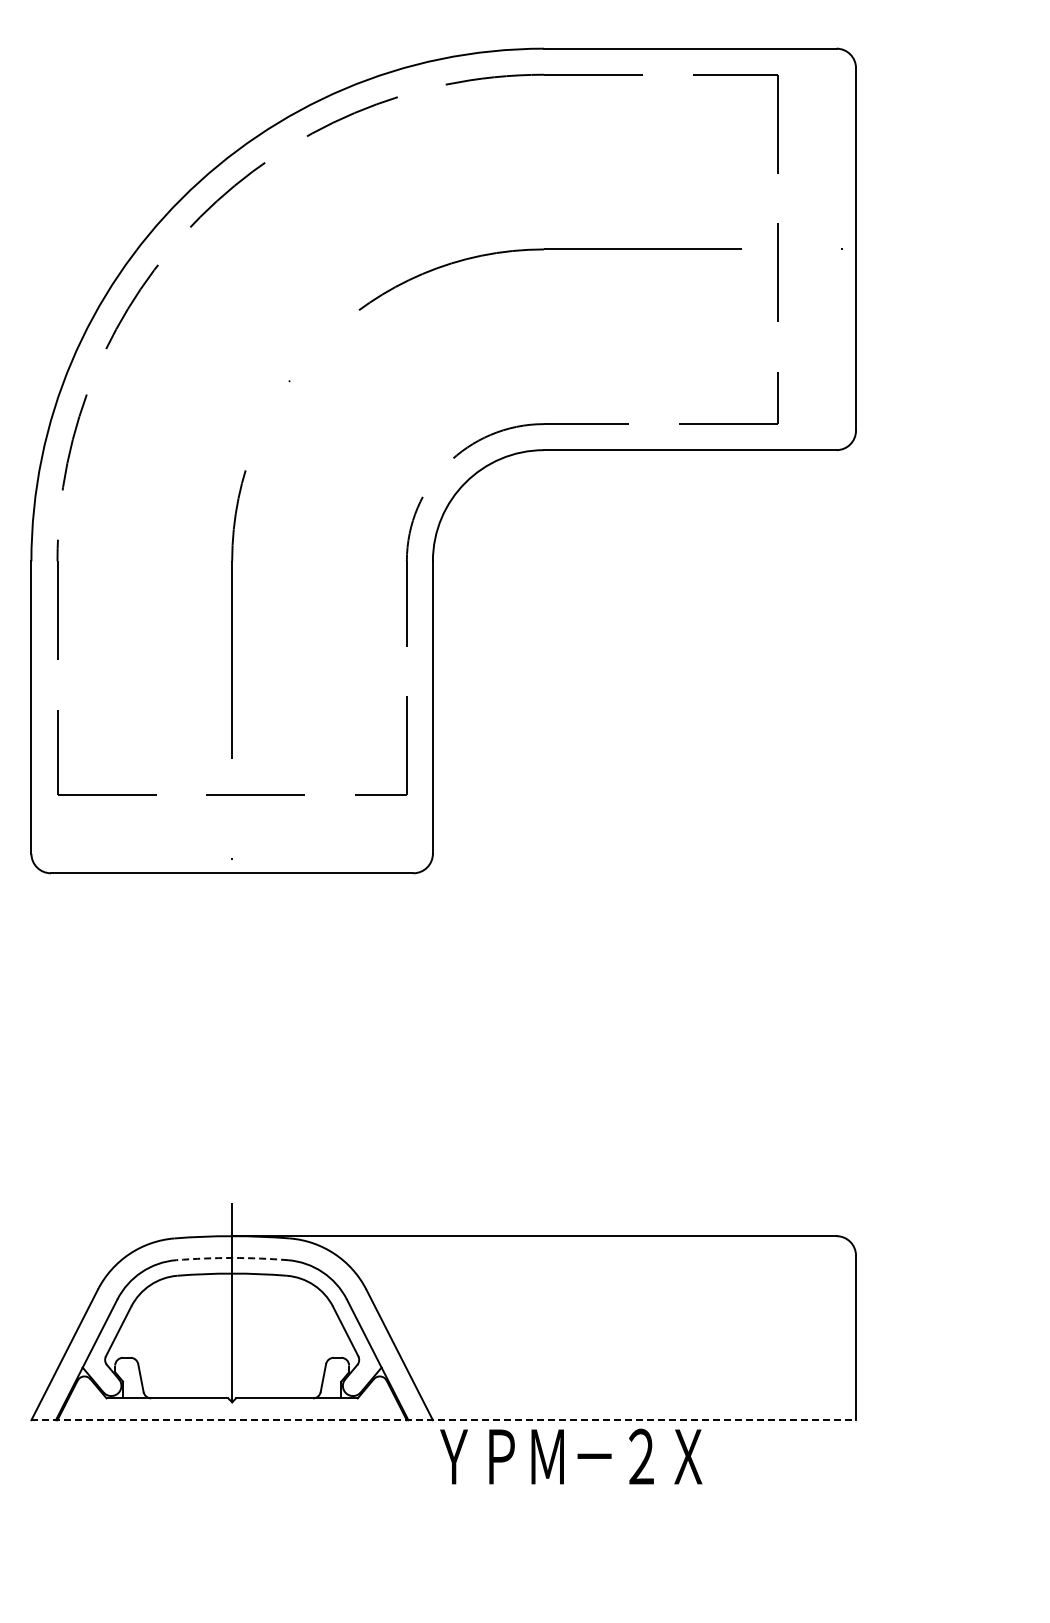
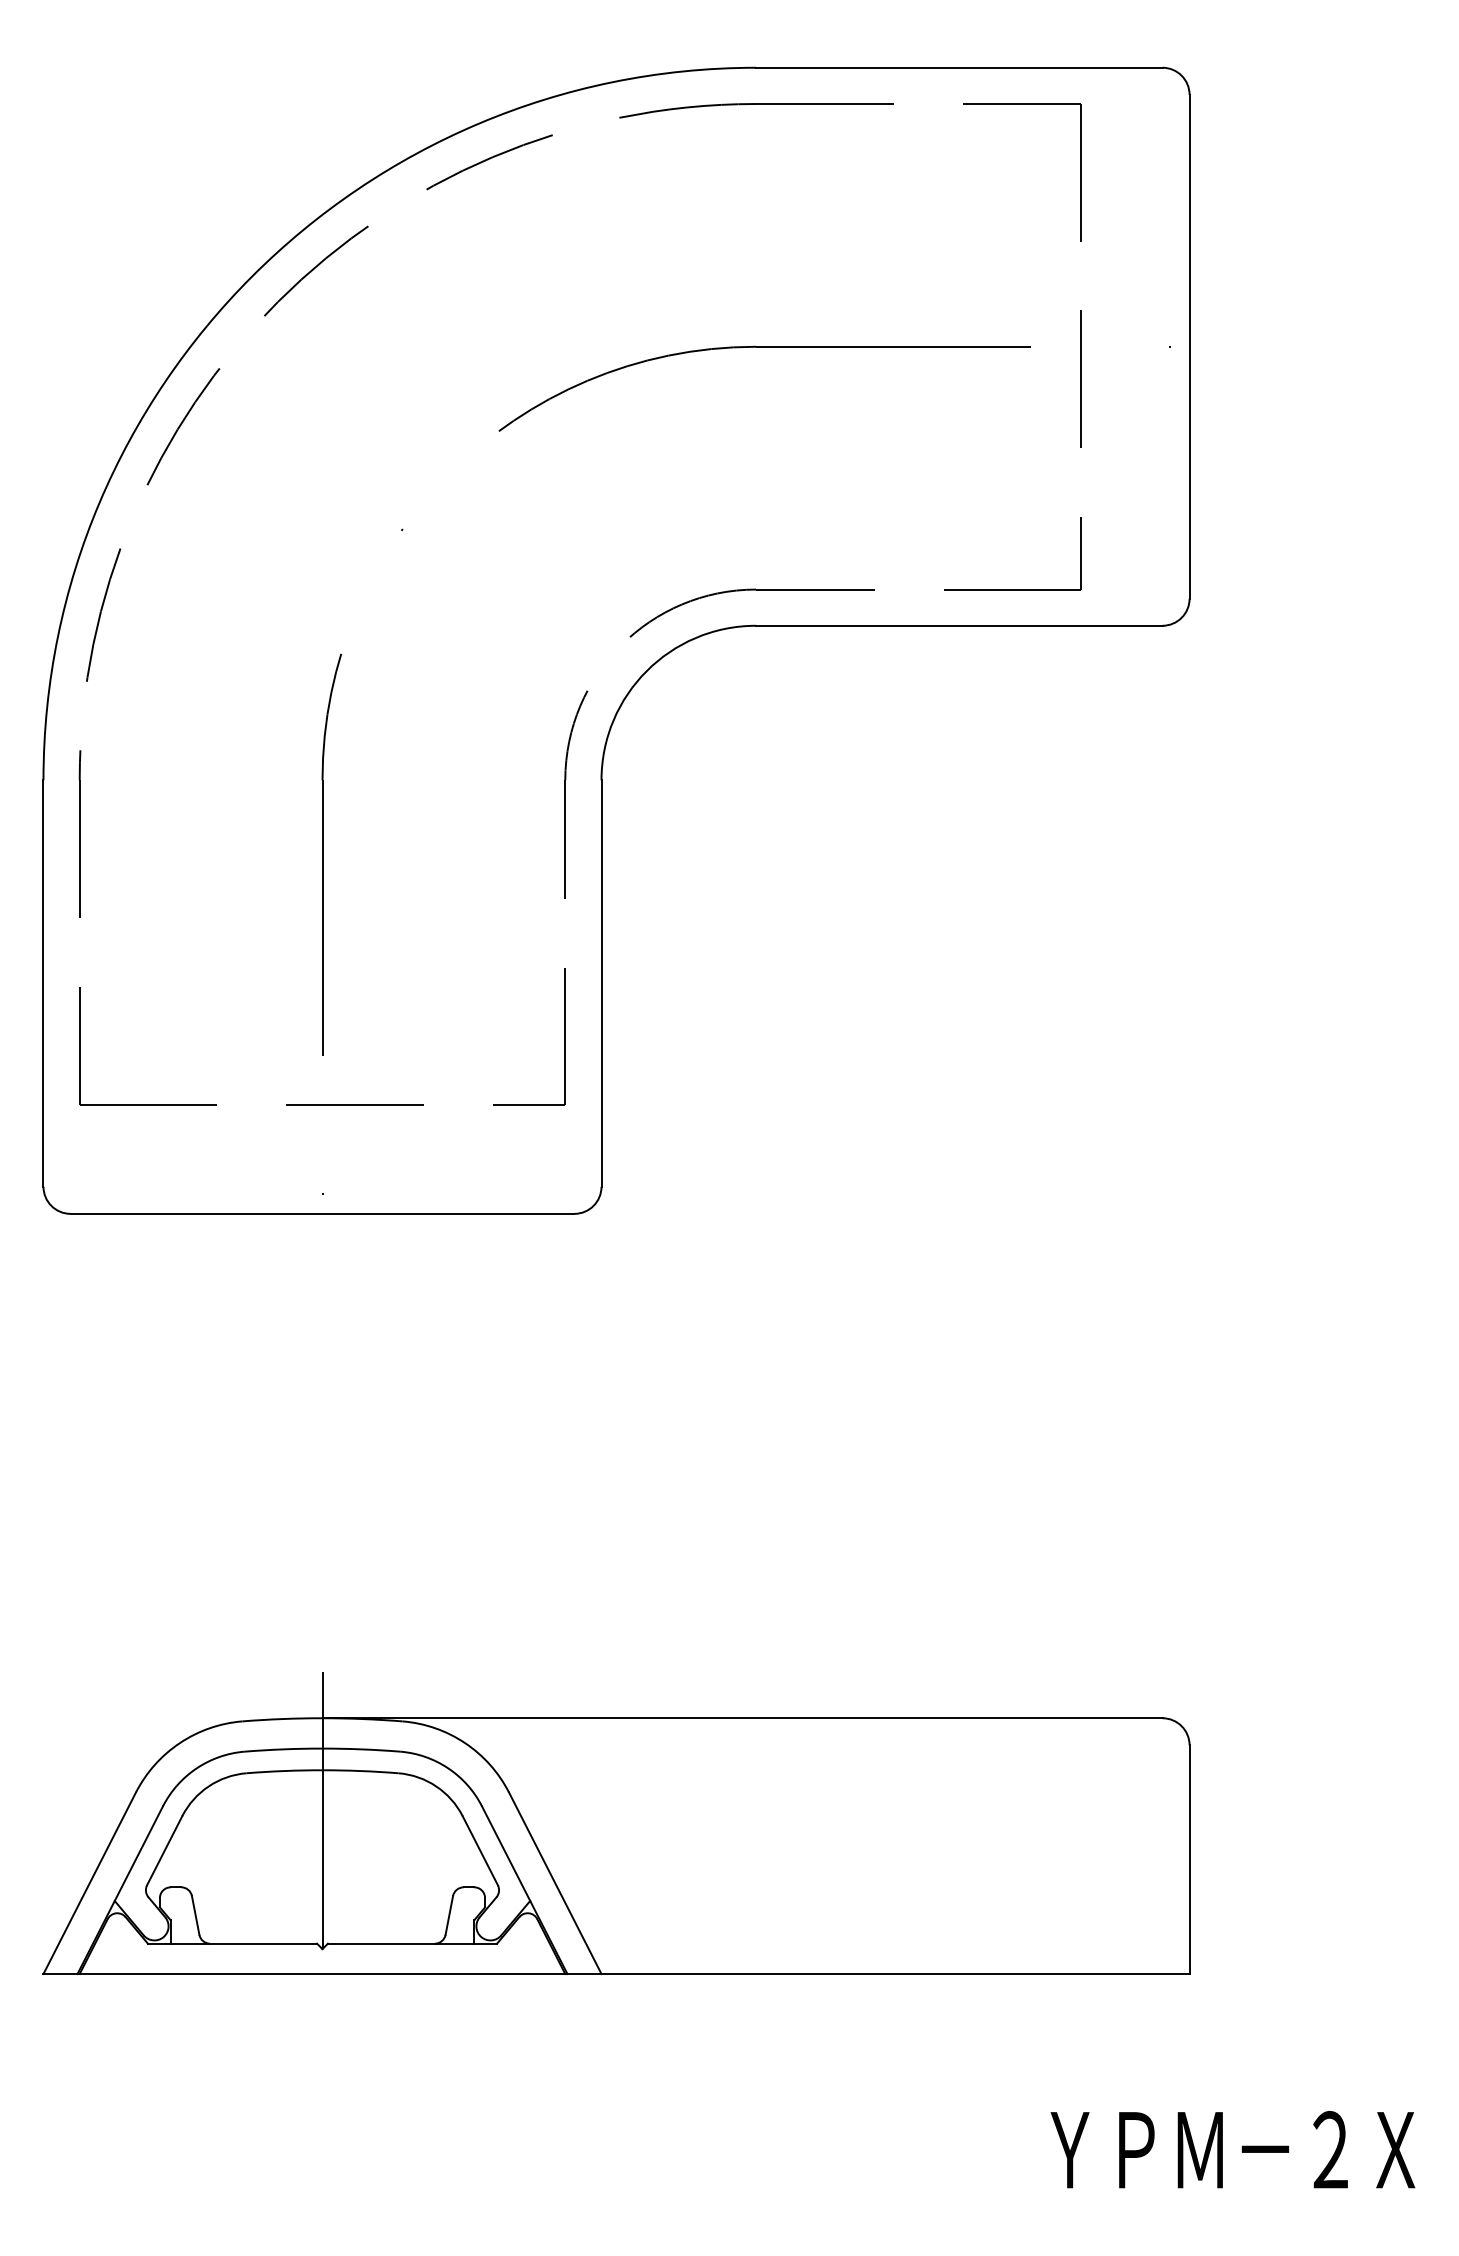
arc: (232, 1258) -> (322, 1749), dashed -> solid
line: (444, 1420) -> (617, 1974), dashed -> solid
text: (571, 1456) -> (1233, 2149), moved

